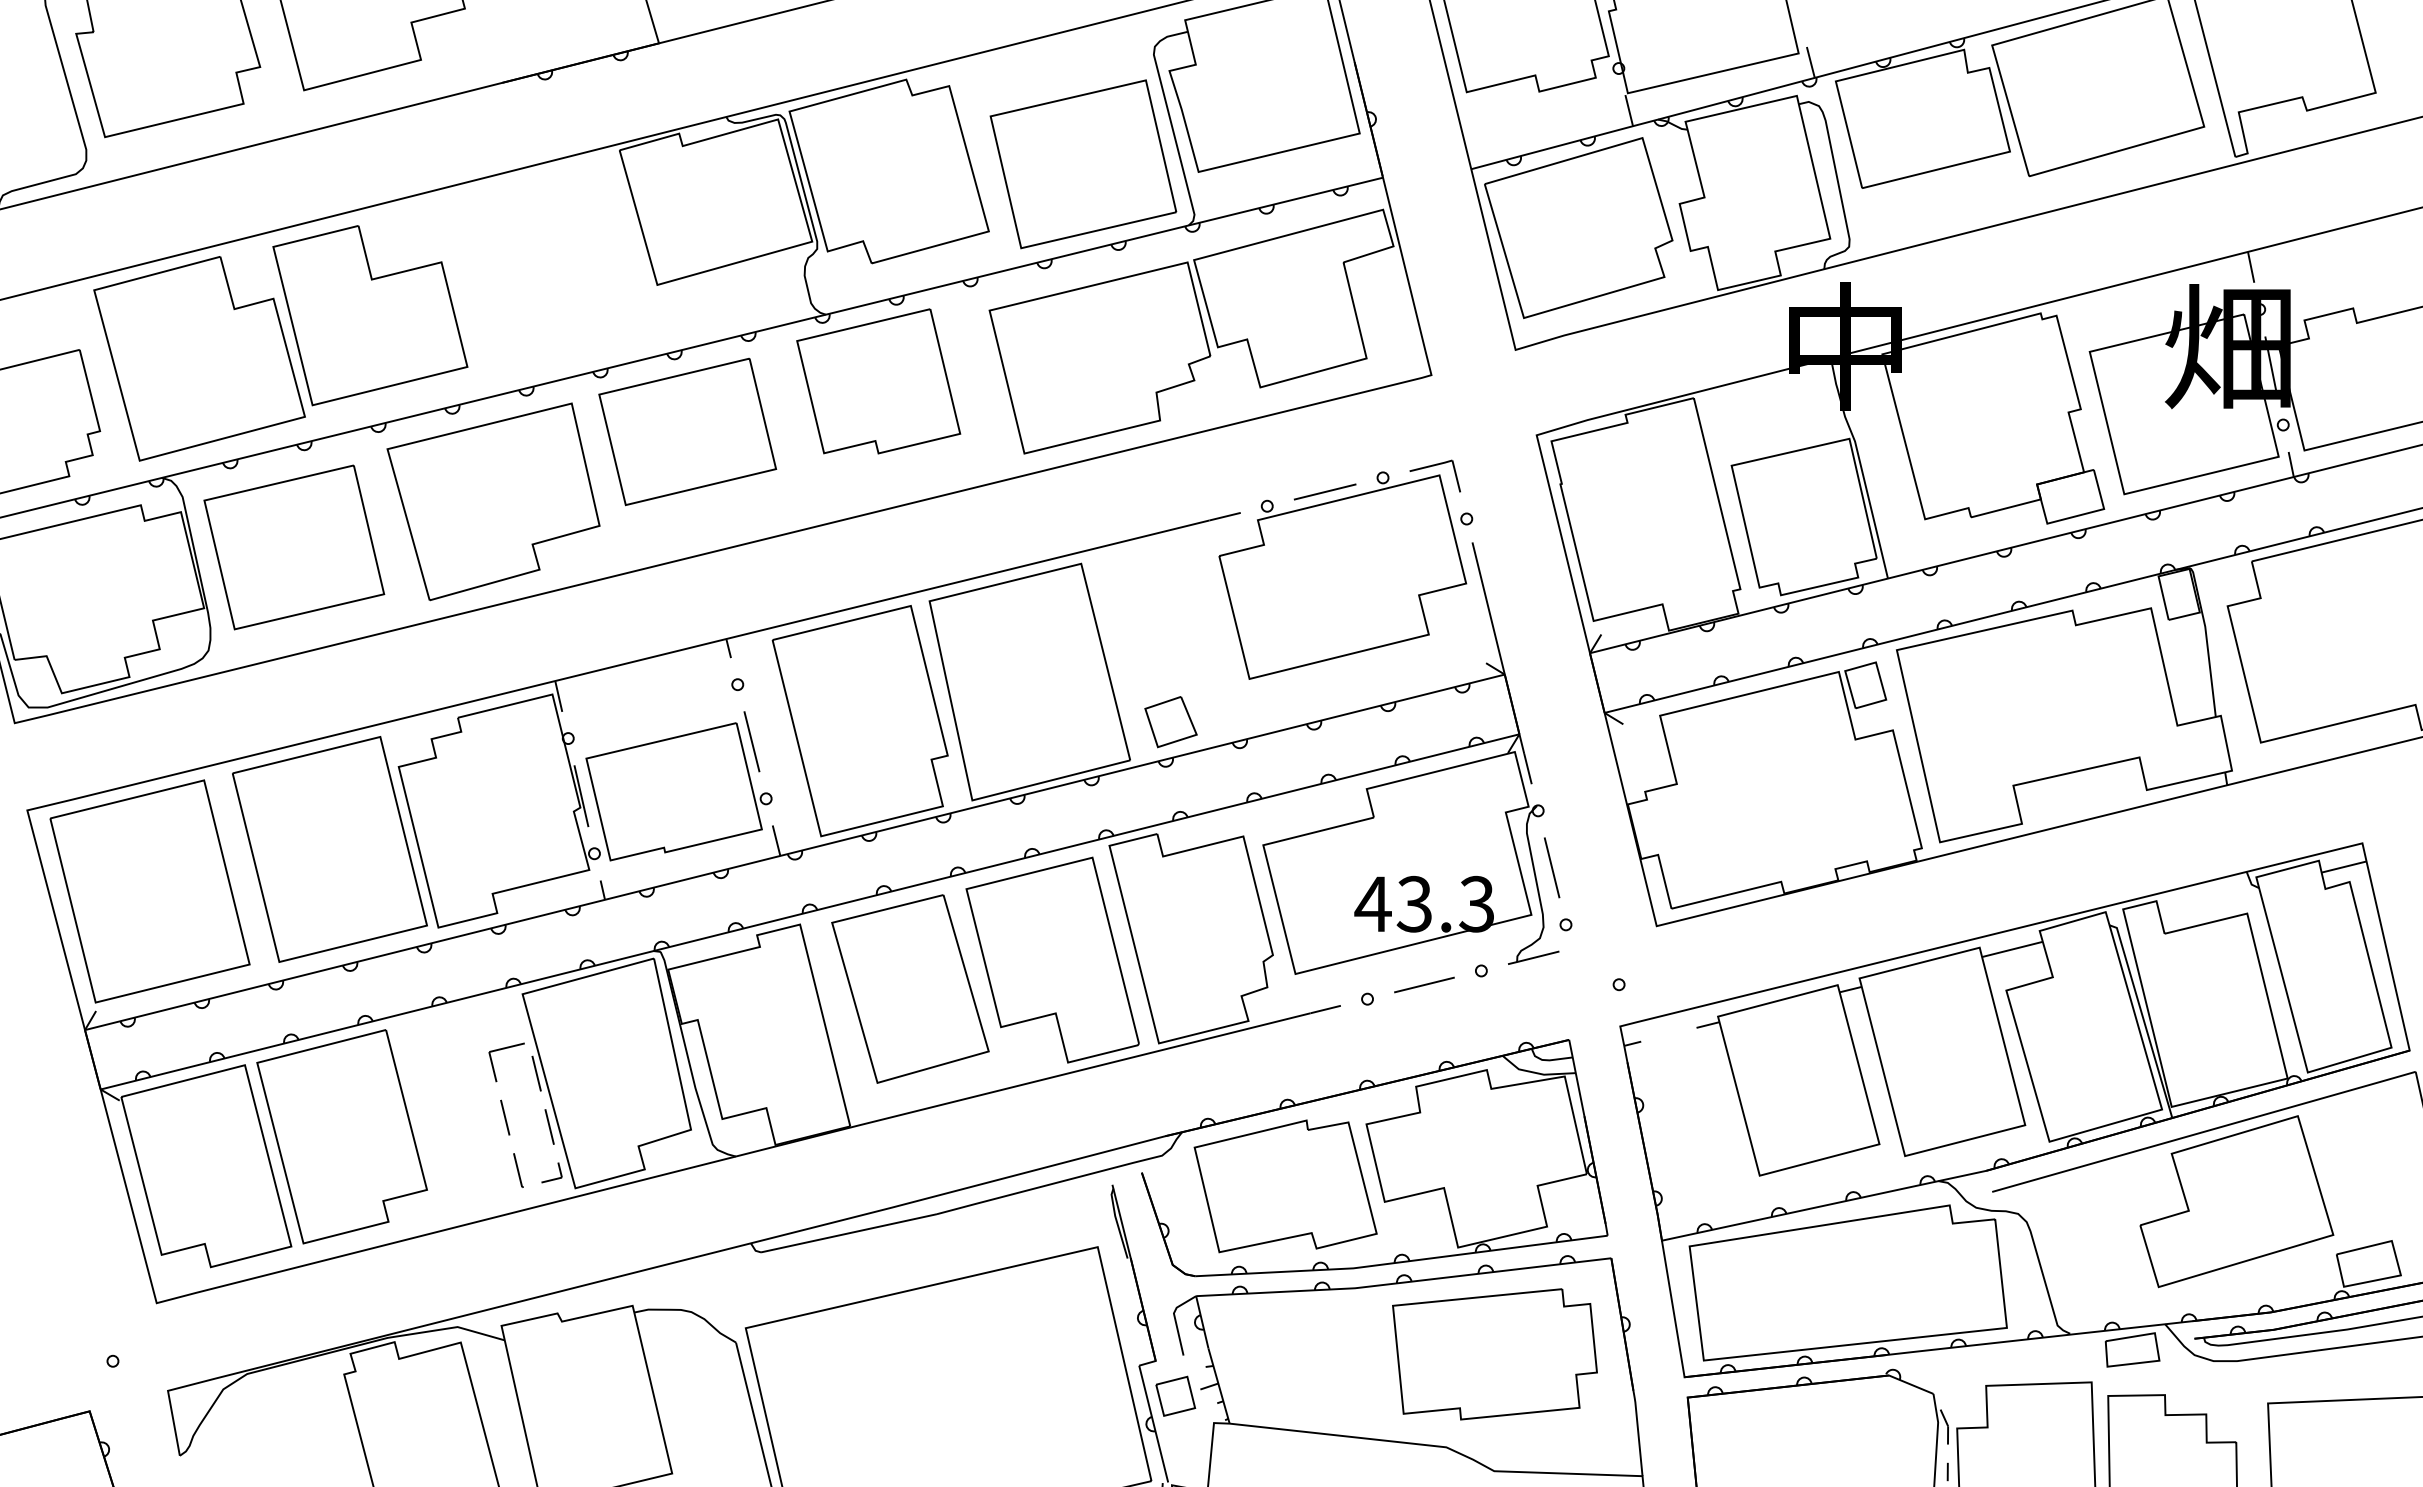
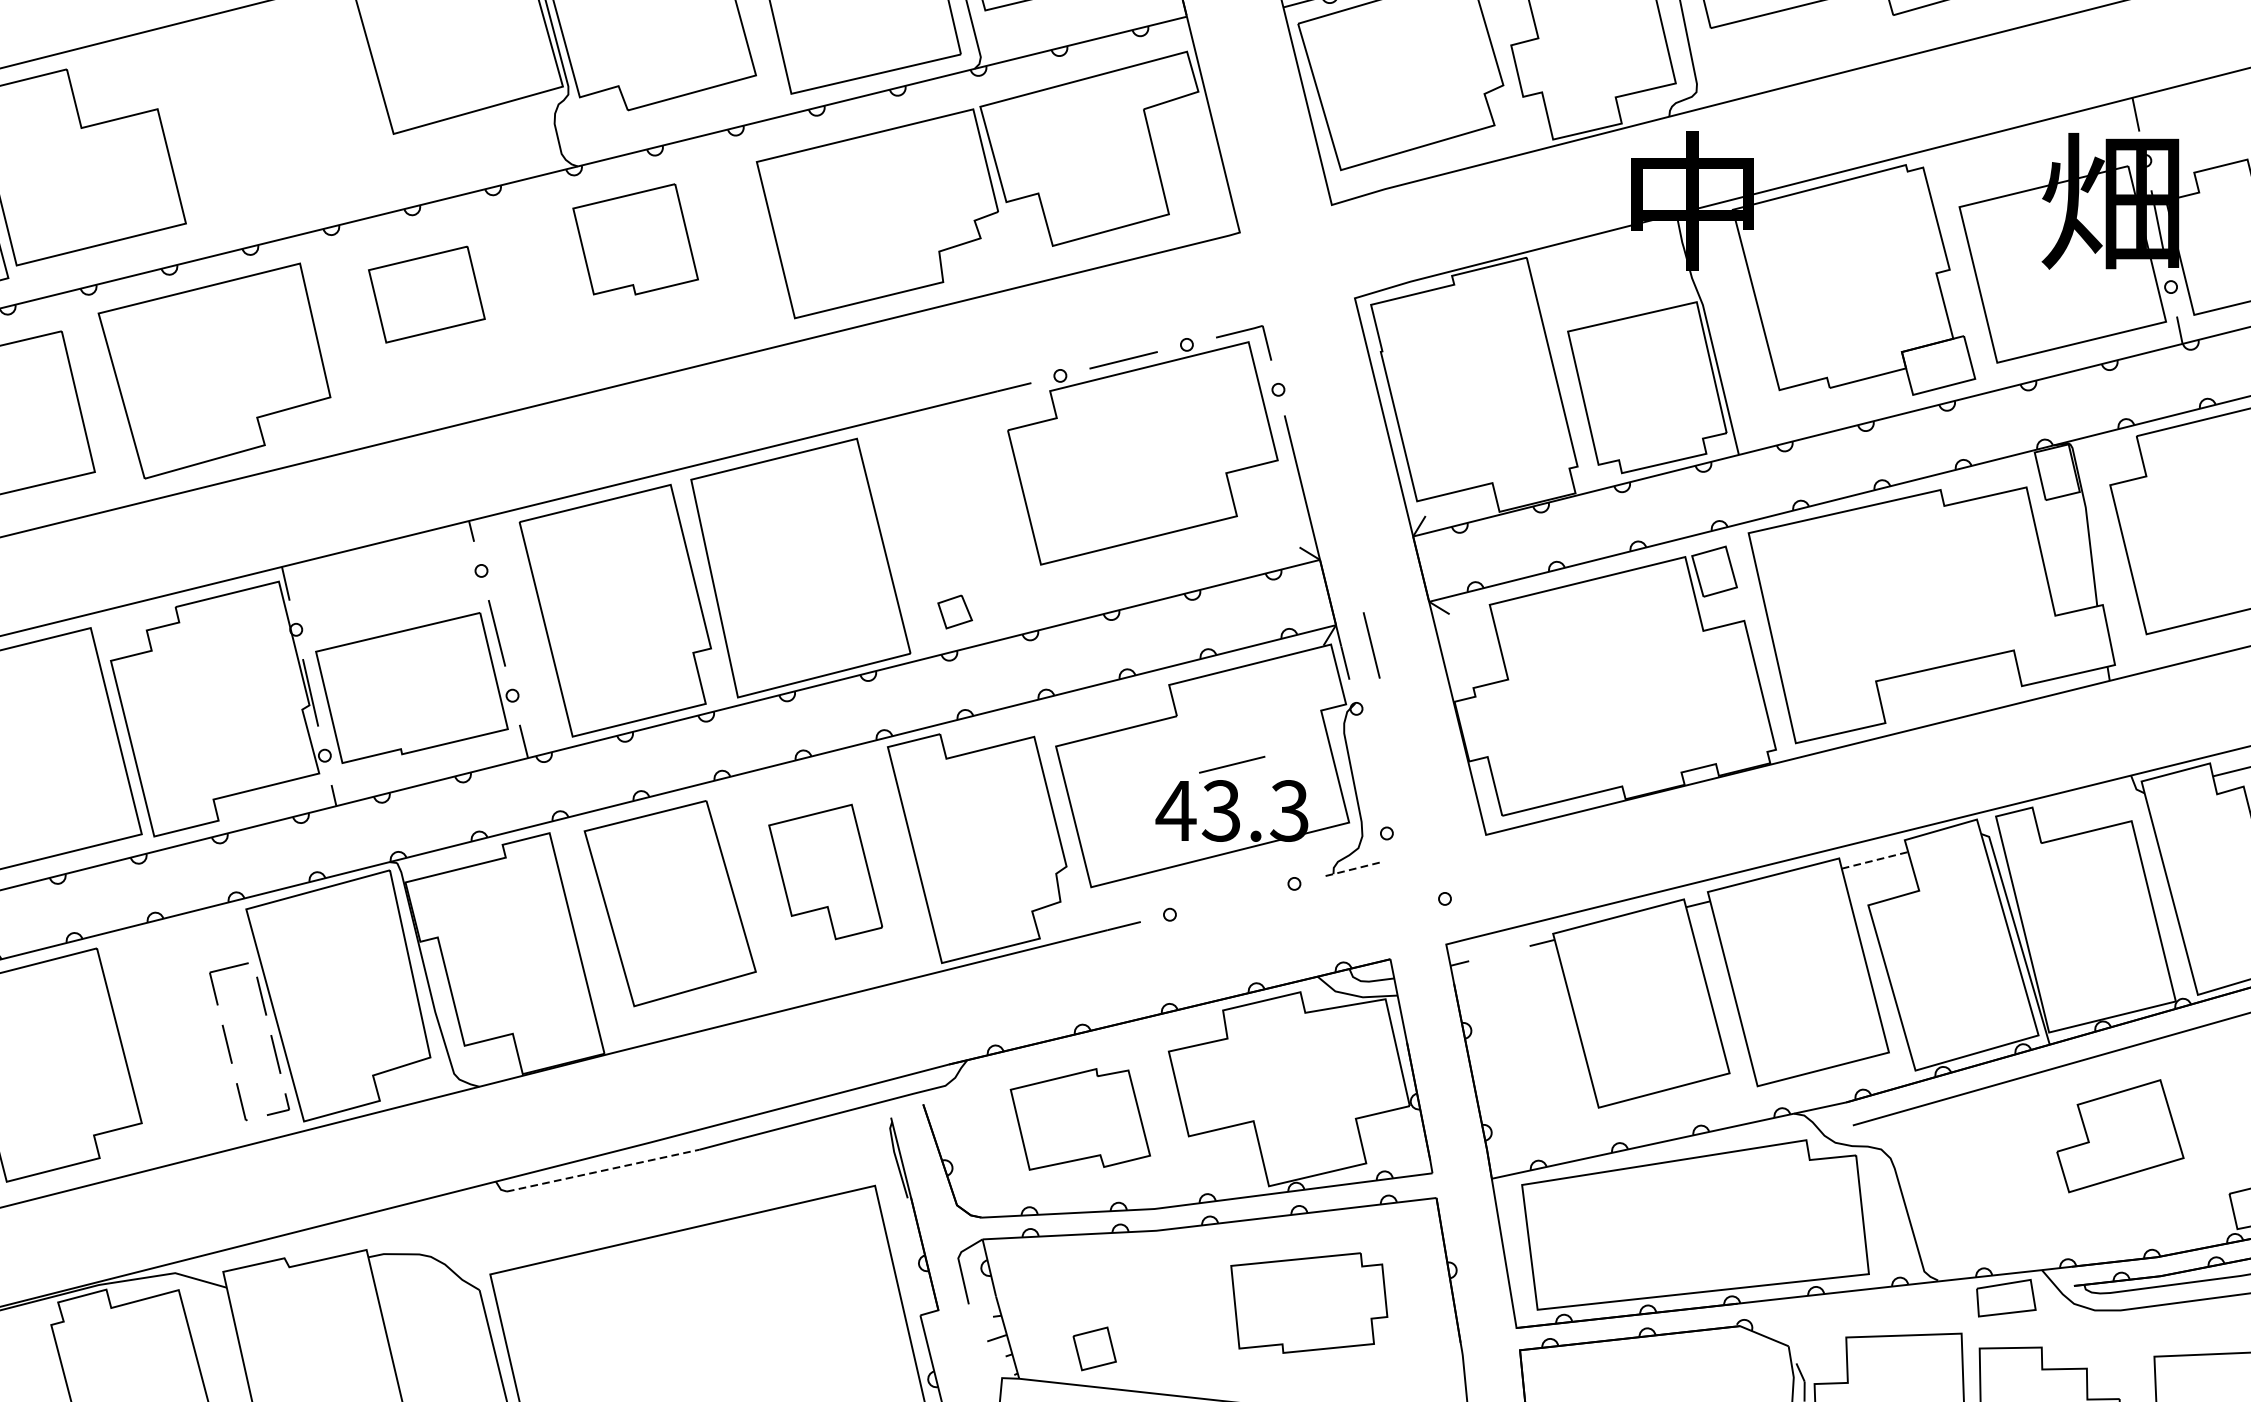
part: (878, 381) -> (635, 239), size x0.7
part: (687, 431) -> (426, 294), size x0.6
part: (1170, 722) -> (954, 612), size x0.6
line: (1552, 867) -> (1372, 645), moved
line: (2012, 949) -> (1875, 860), solid -> dashed
line: (1532, 958) -> (1350, 870), solid -> dashed
part: (1052, 959) -> (825, 871), size x0.6
line: (1424, 984) -> (1232, 764), moved
part: (1285, 1186) -> (1080, 1119), size x0.7
part: (2236, 1201) -> (2119, 1135), size x0.6
line: (849, 1233) -> (603, 1170), solid -> dashed
part: (1494, 1354) -> (1308, 1303), size x0.7
part: (1175, 1395) -> (1094, 1347), moved

